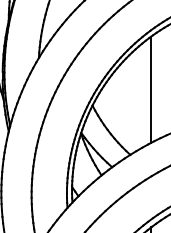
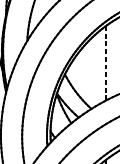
line: (151, 90) -> (106, 63), solid -> dashed

